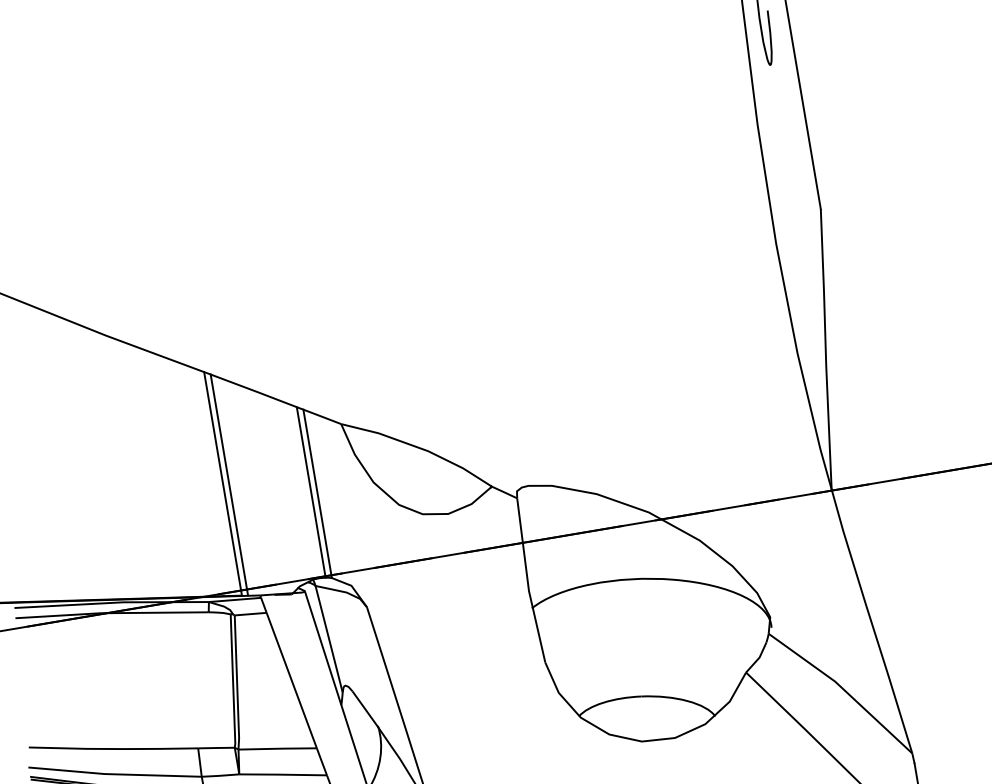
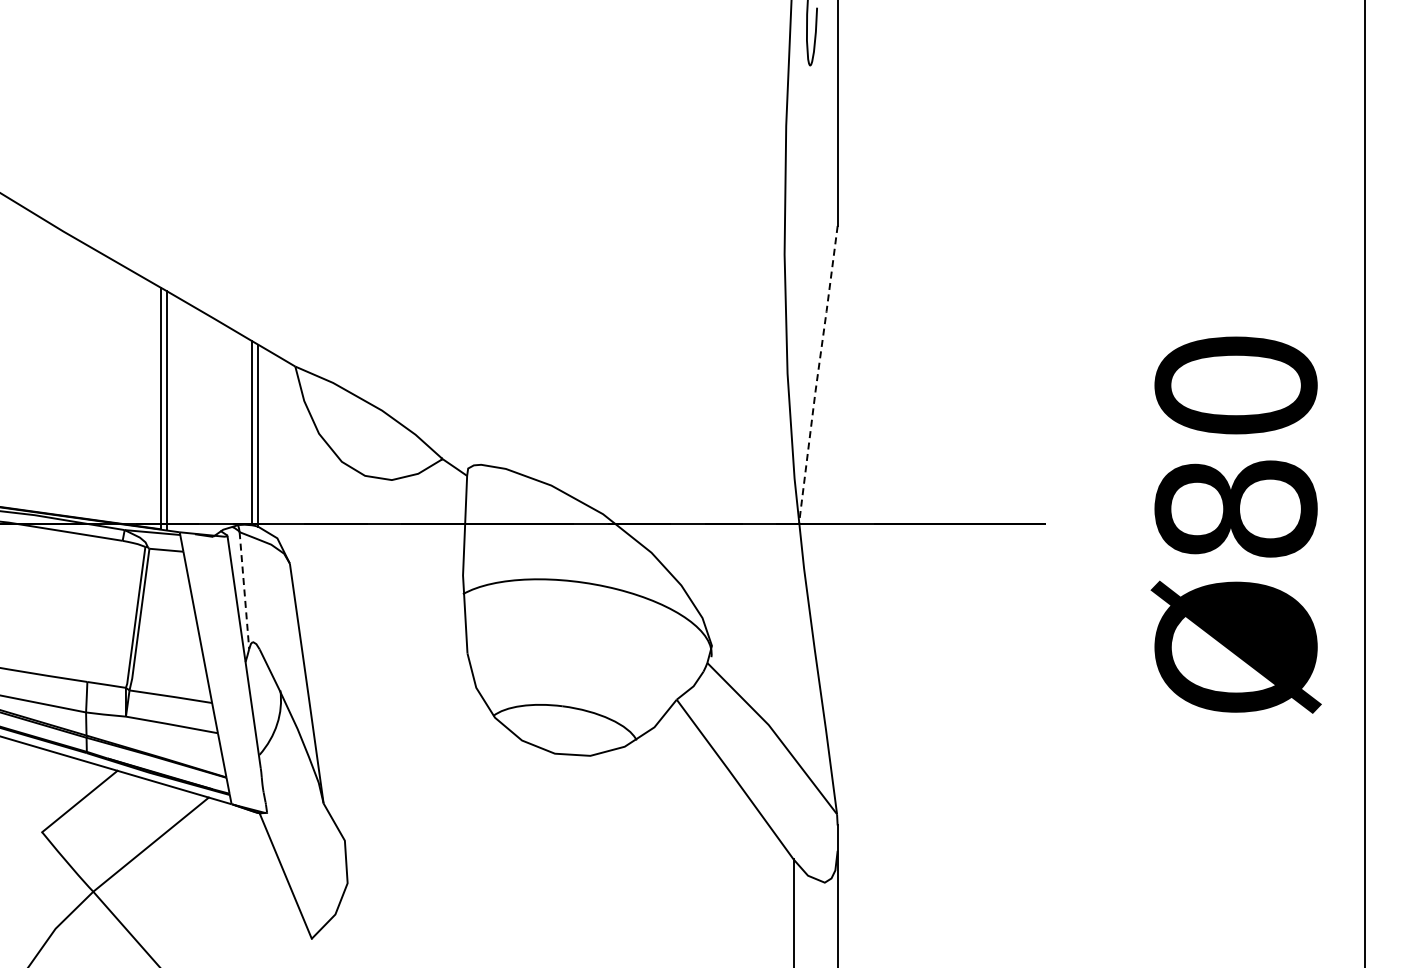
line: (825, 349) -> (817, 374), solid -> dashed
line: (329, 640) -> (244, 591), solid -> dashed

